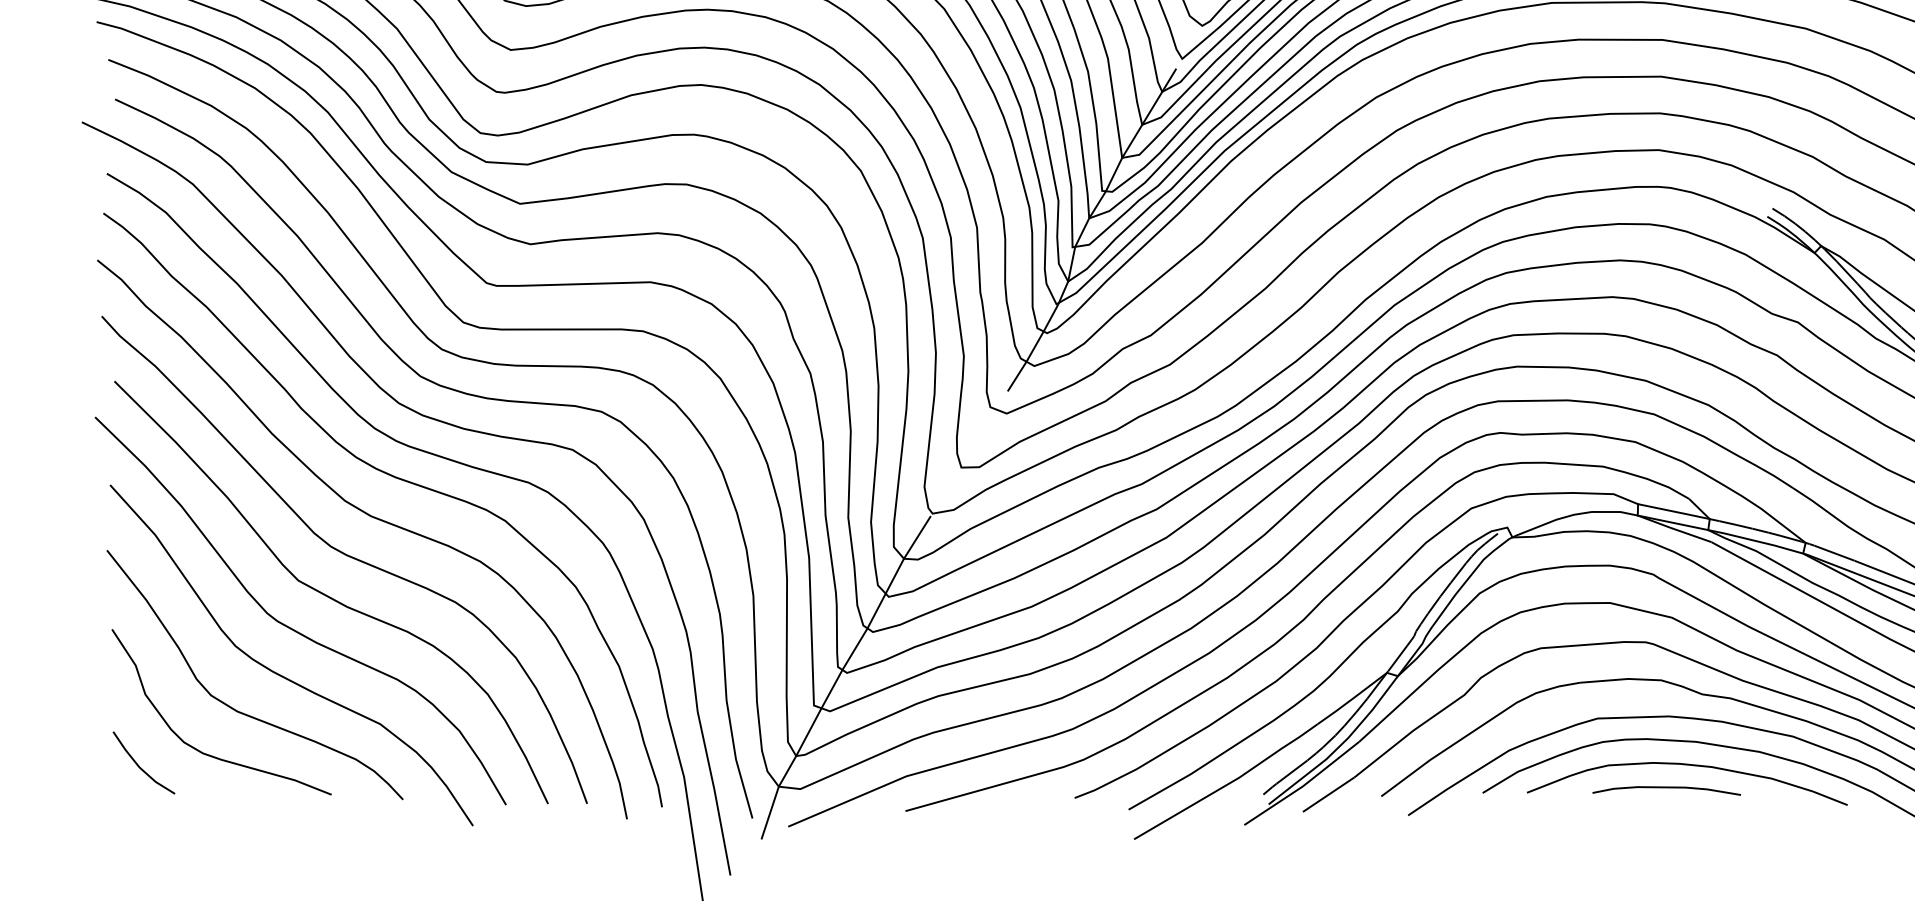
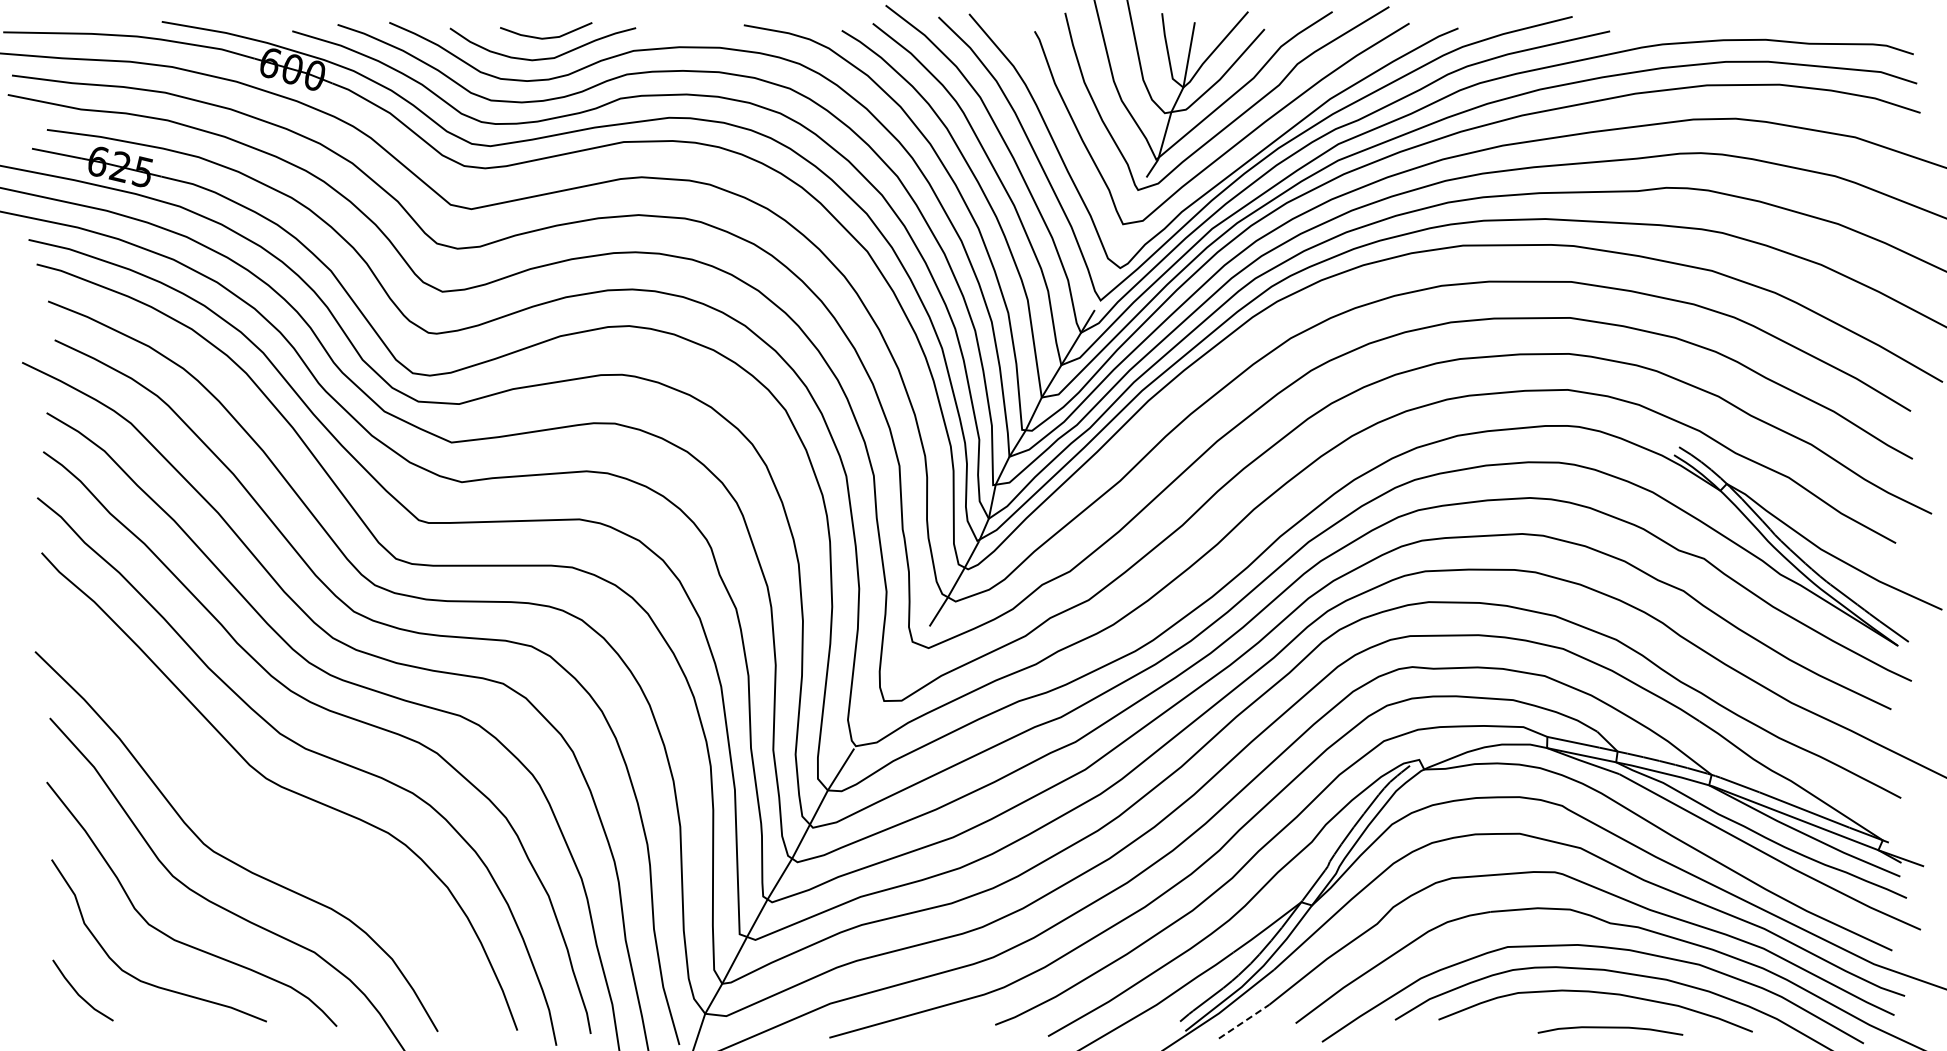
curve: (330, 596) -> (265, 827), removed
curve: (1666, 788) -> (1610, 1028), moved
line: (1329, 794) -> (1244, 1021), solid -> dashed

